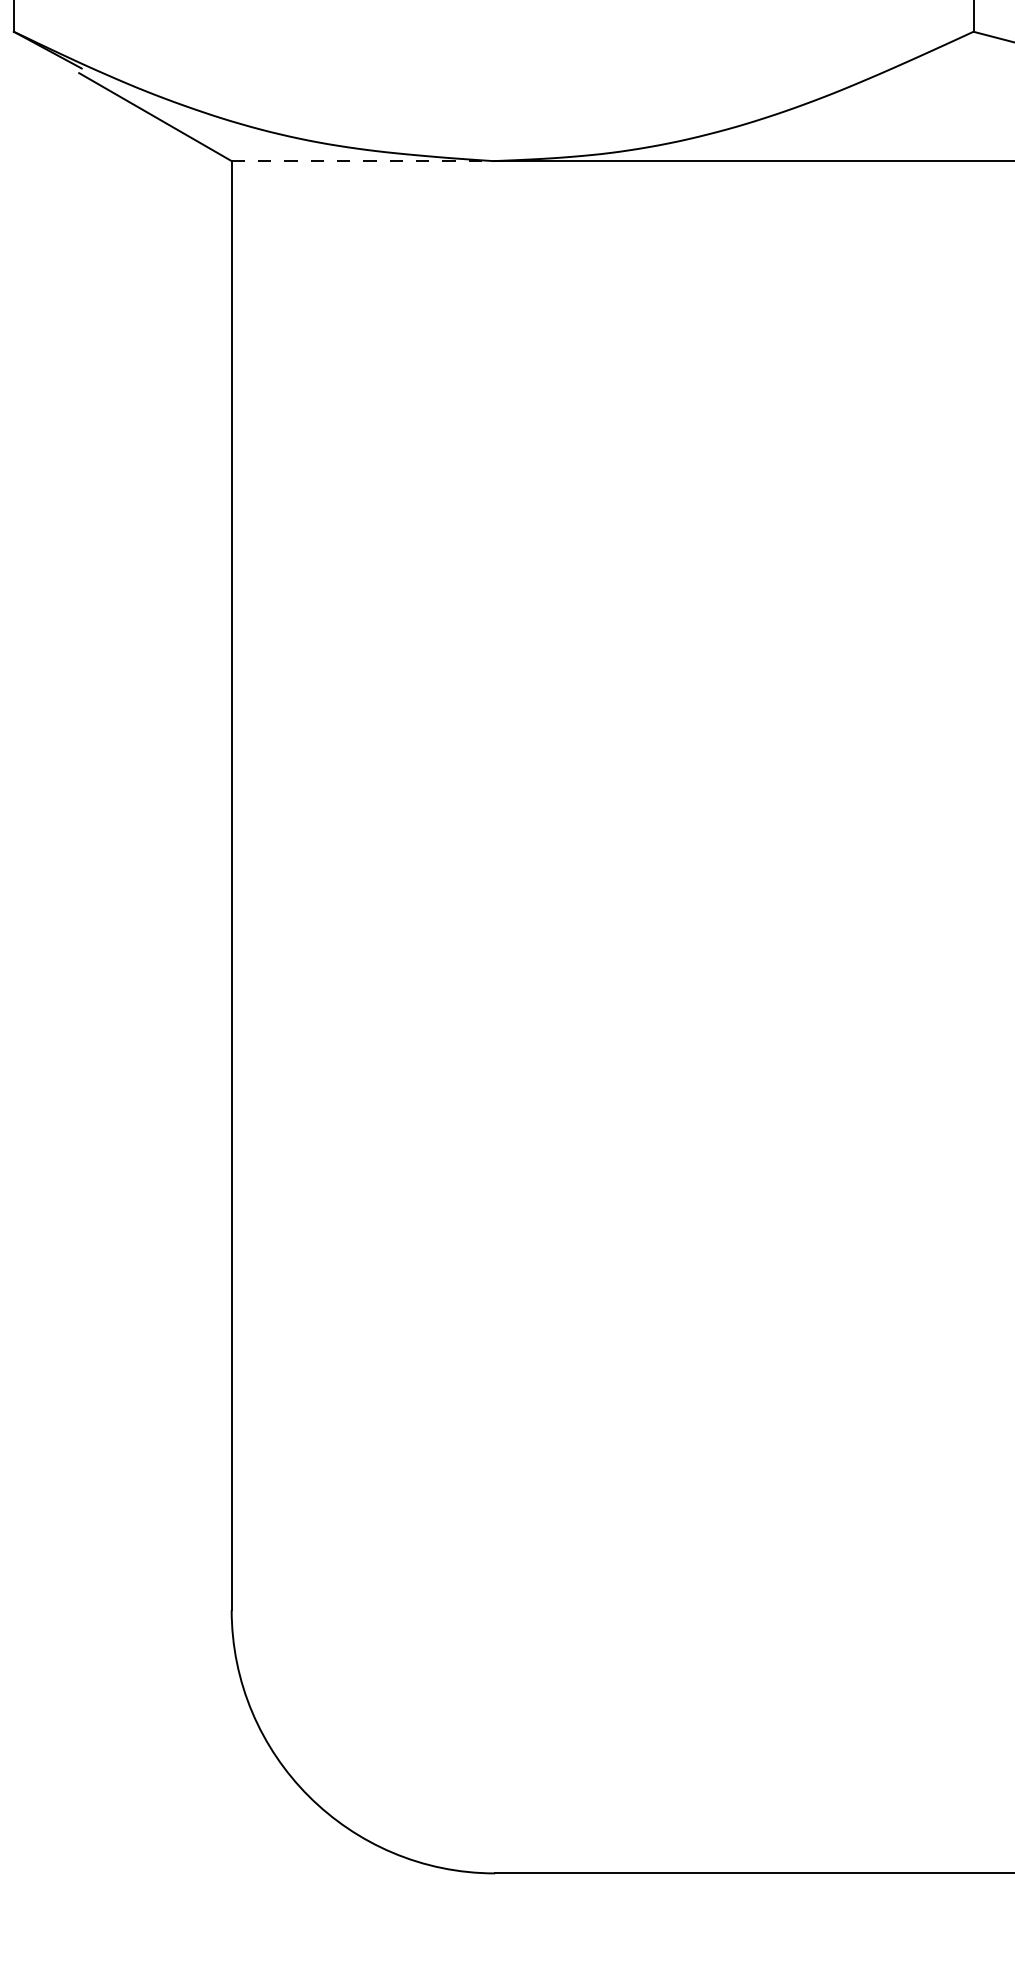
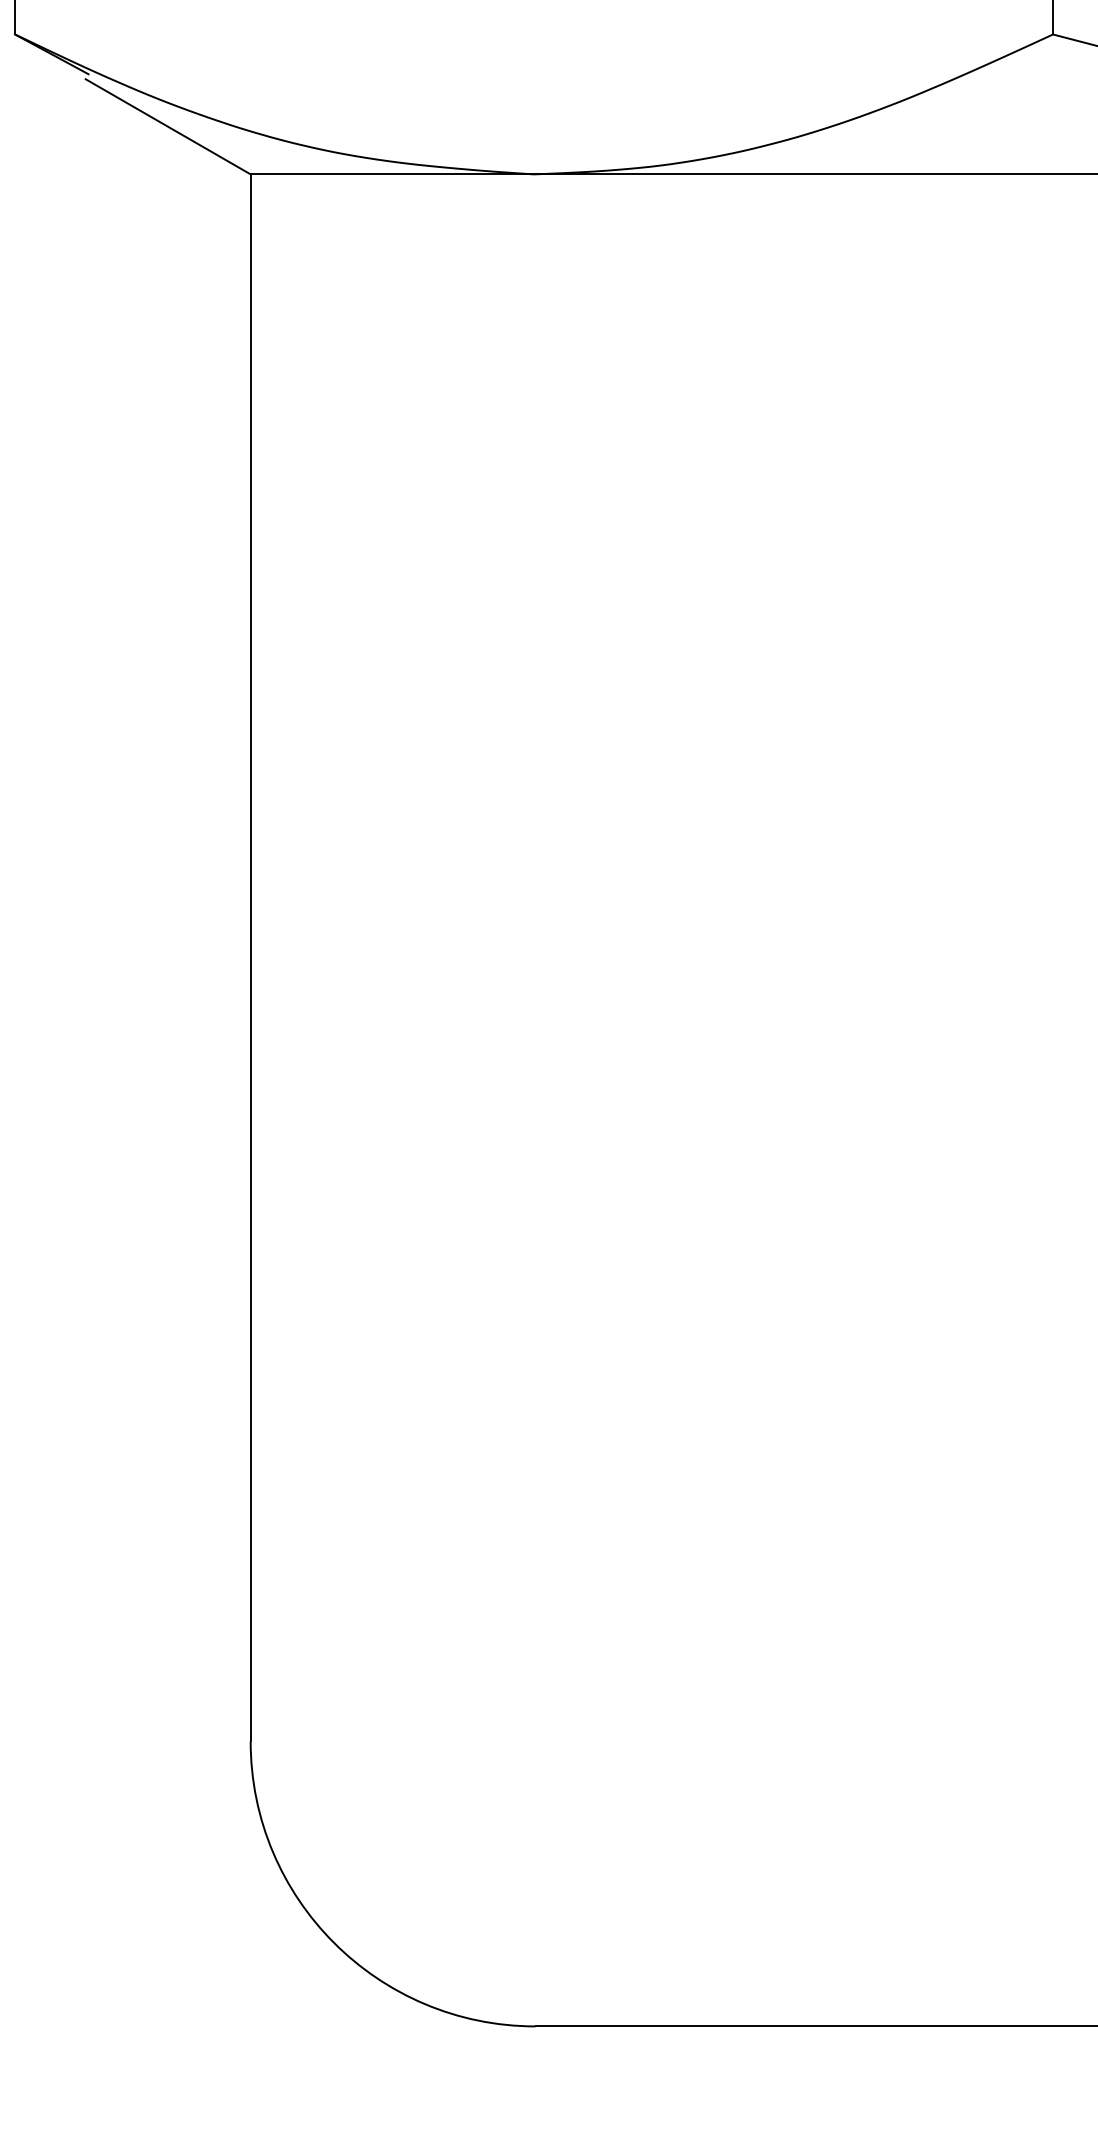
line: (362, 161) -> (392, 174), dashed -> solid

